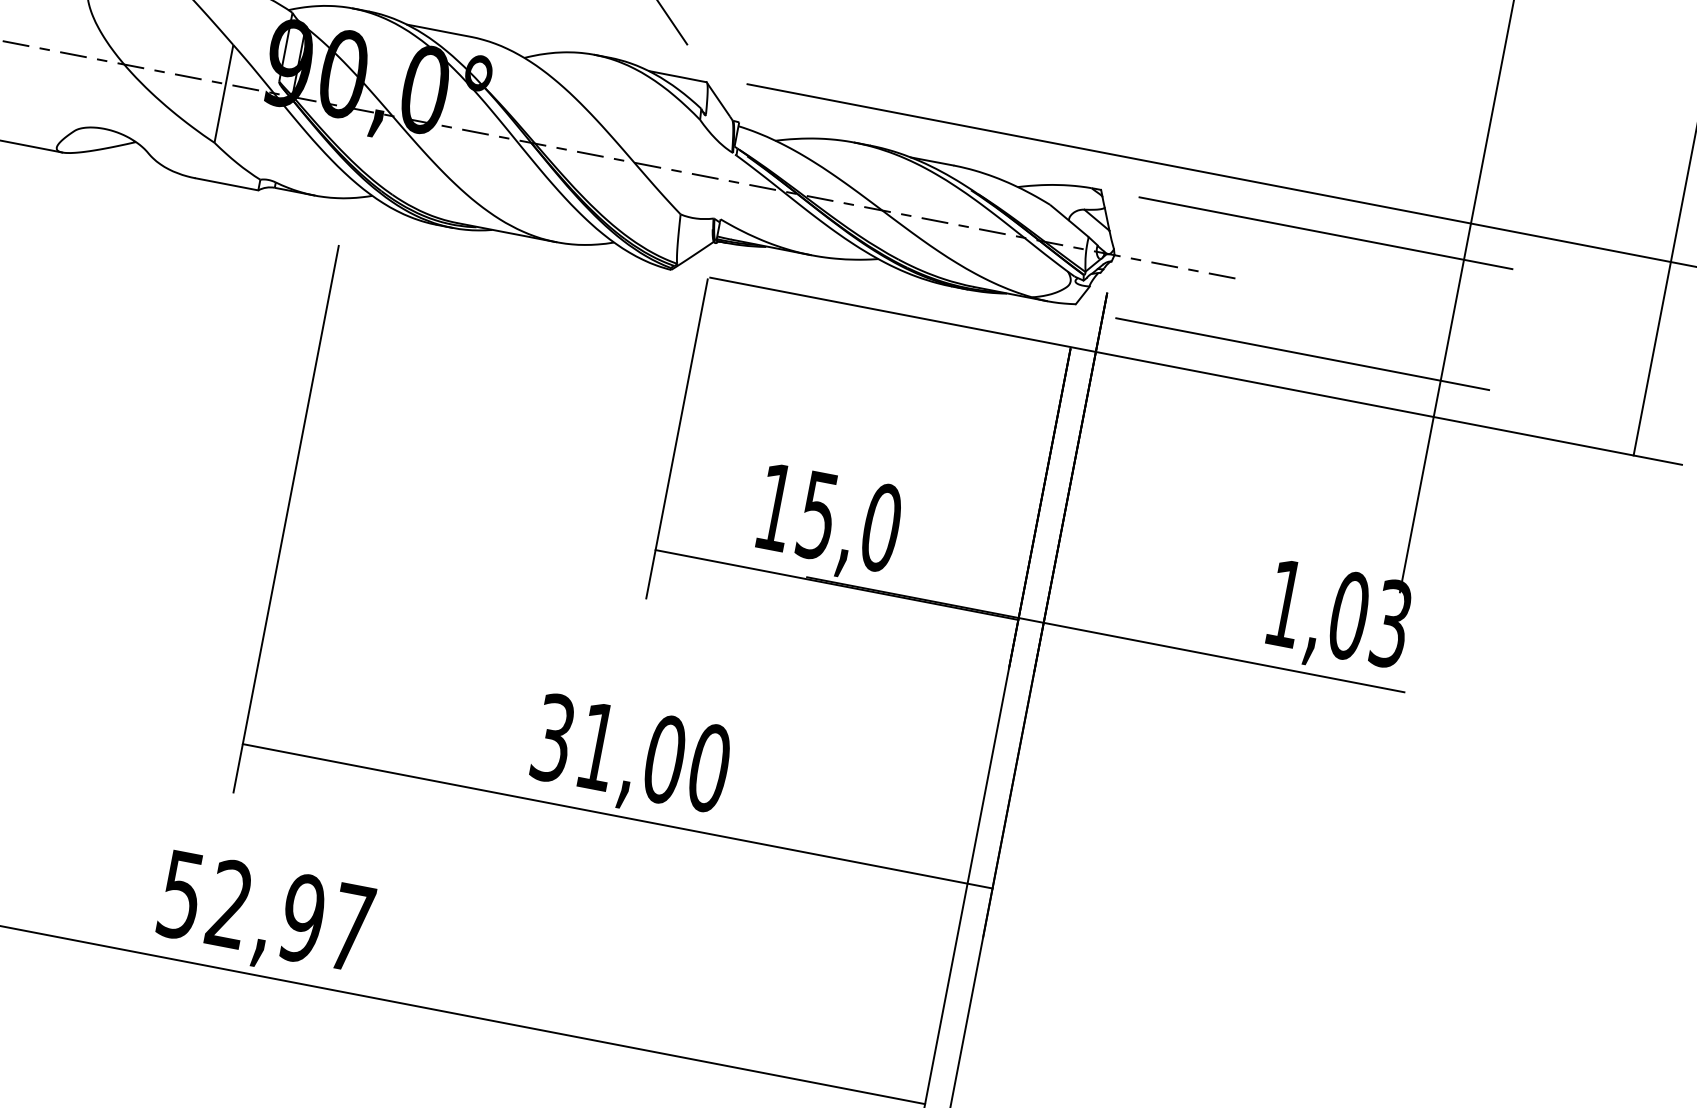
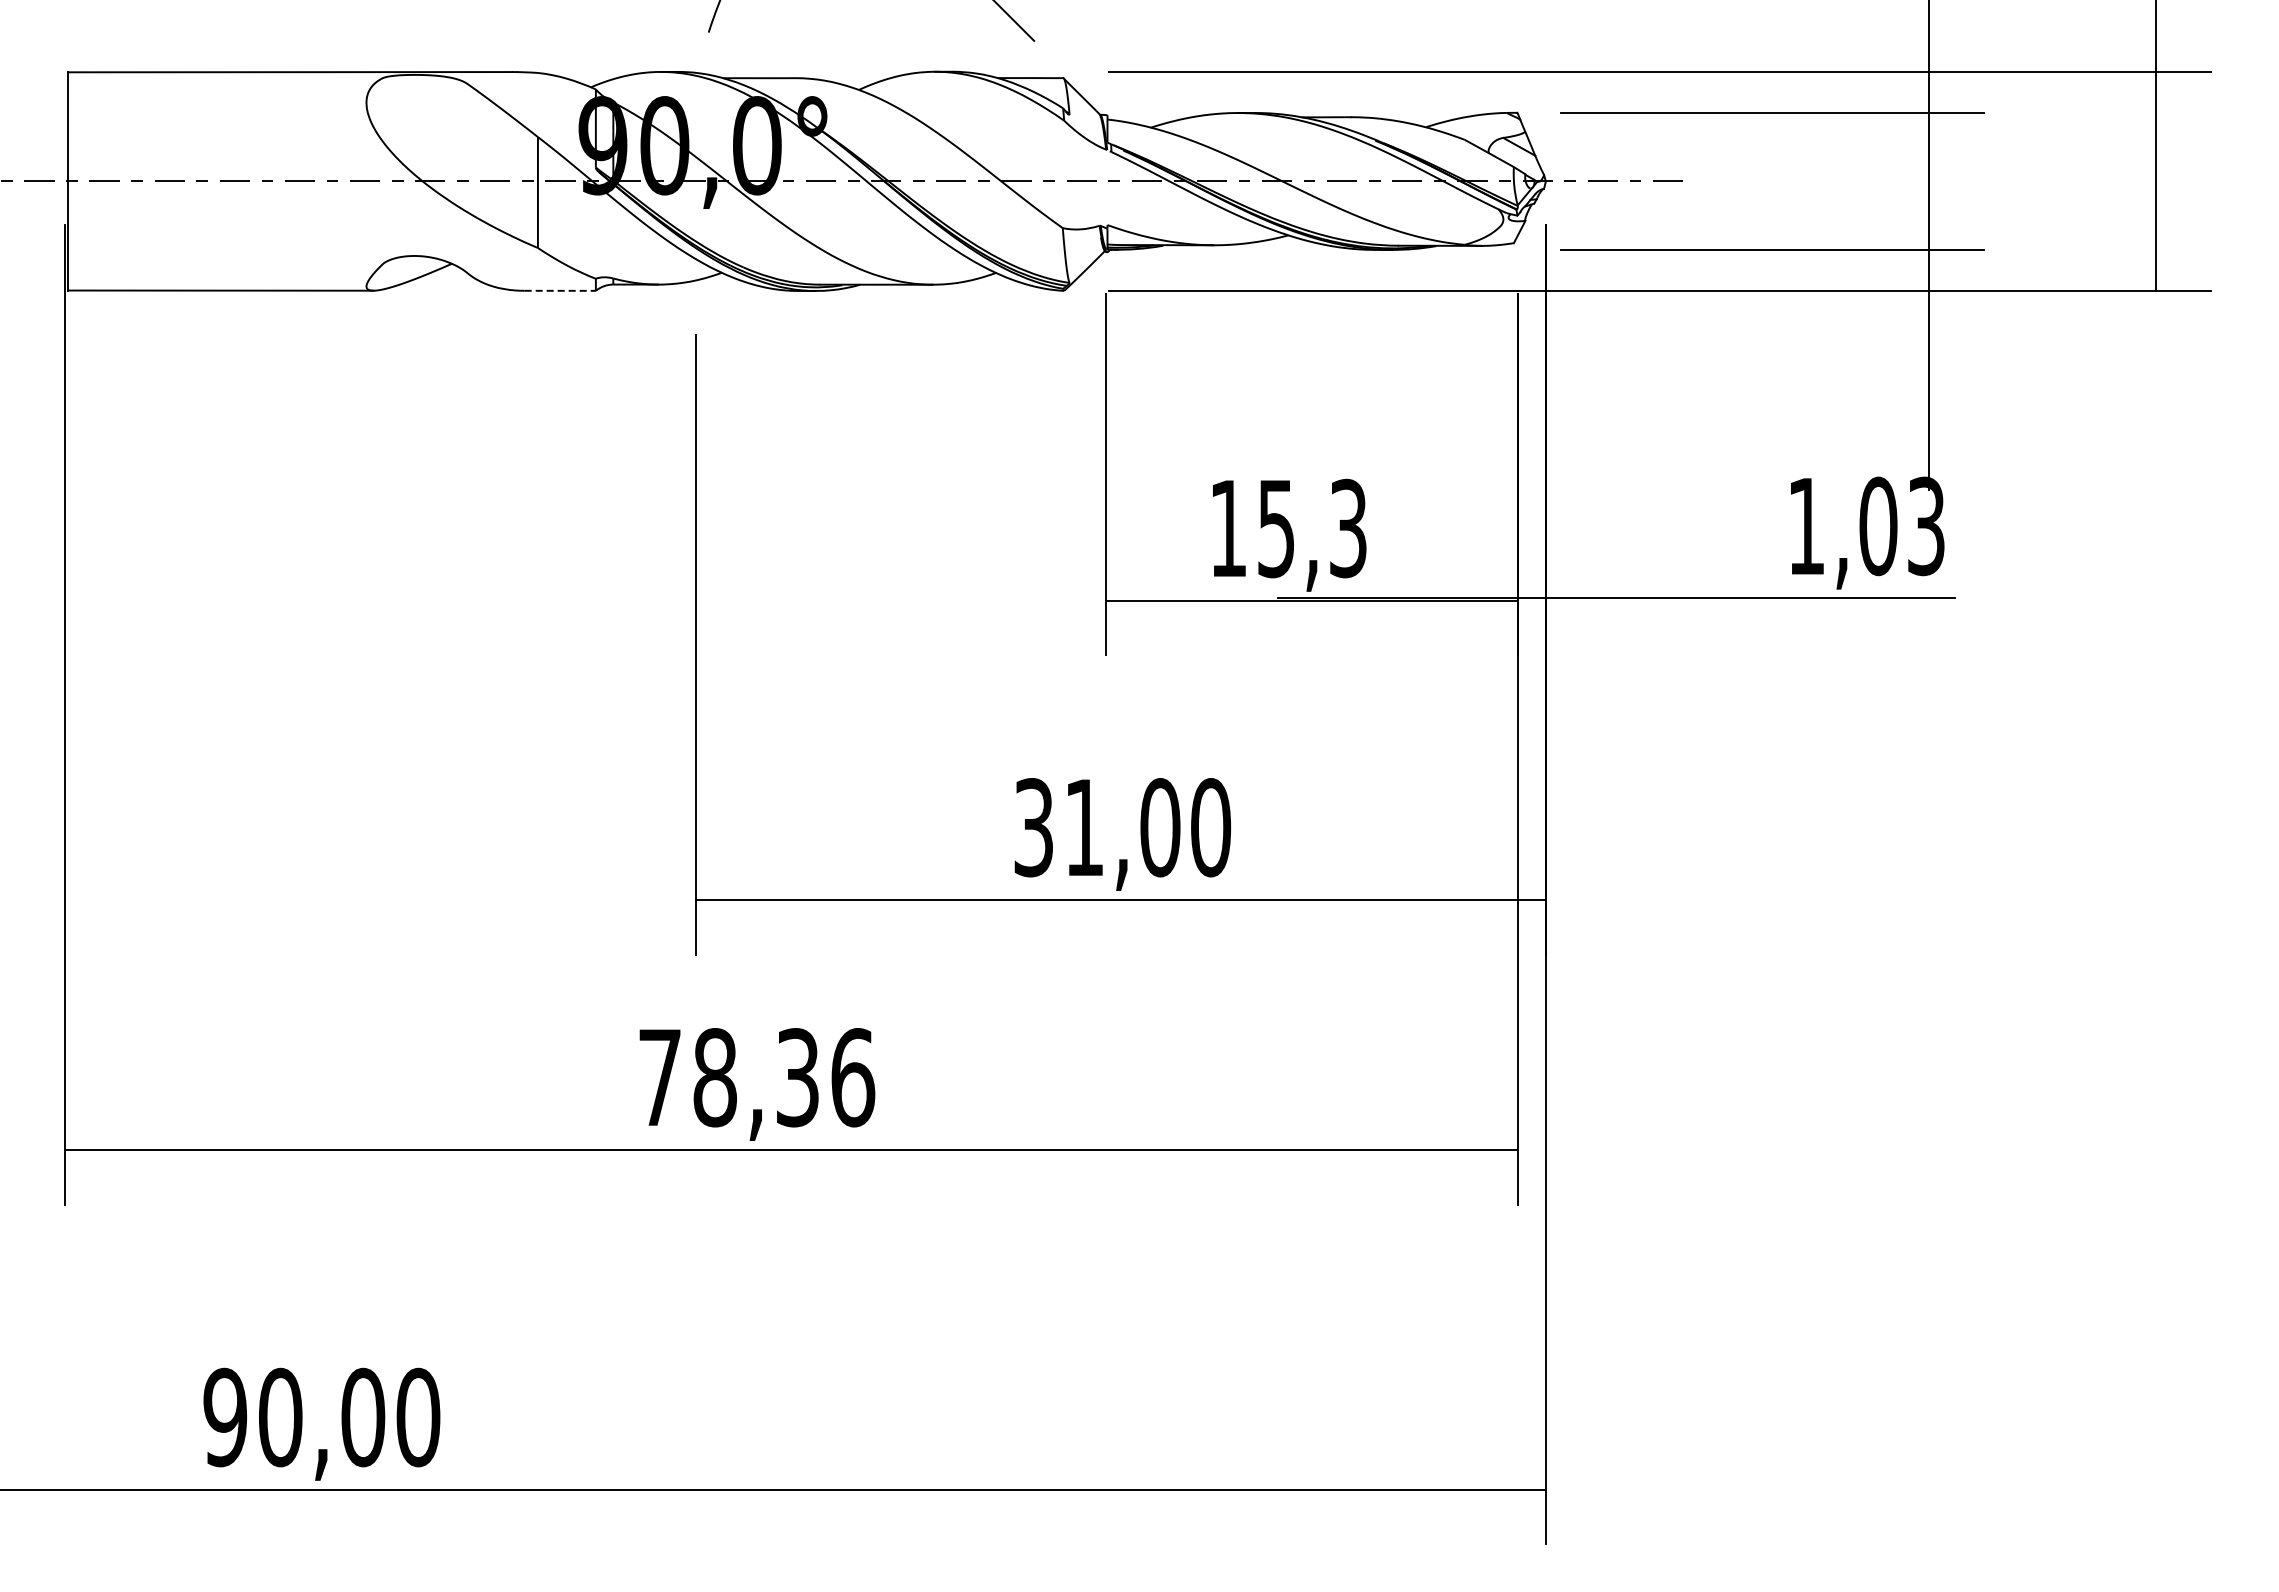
line: (227, 184) -> (560, 290), solid -> dashed
text: (881, 527) -> (1348, 528), 15,0 -> 15,3
text: (267, 911) -> (757, 1077), 52,97 -> 78,36

